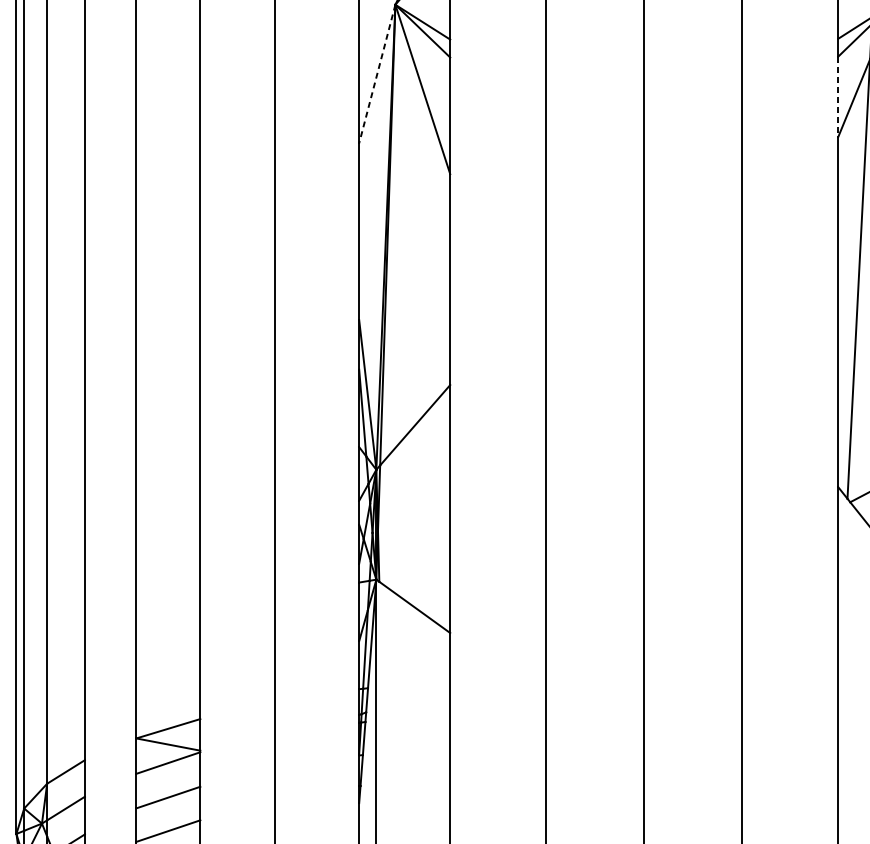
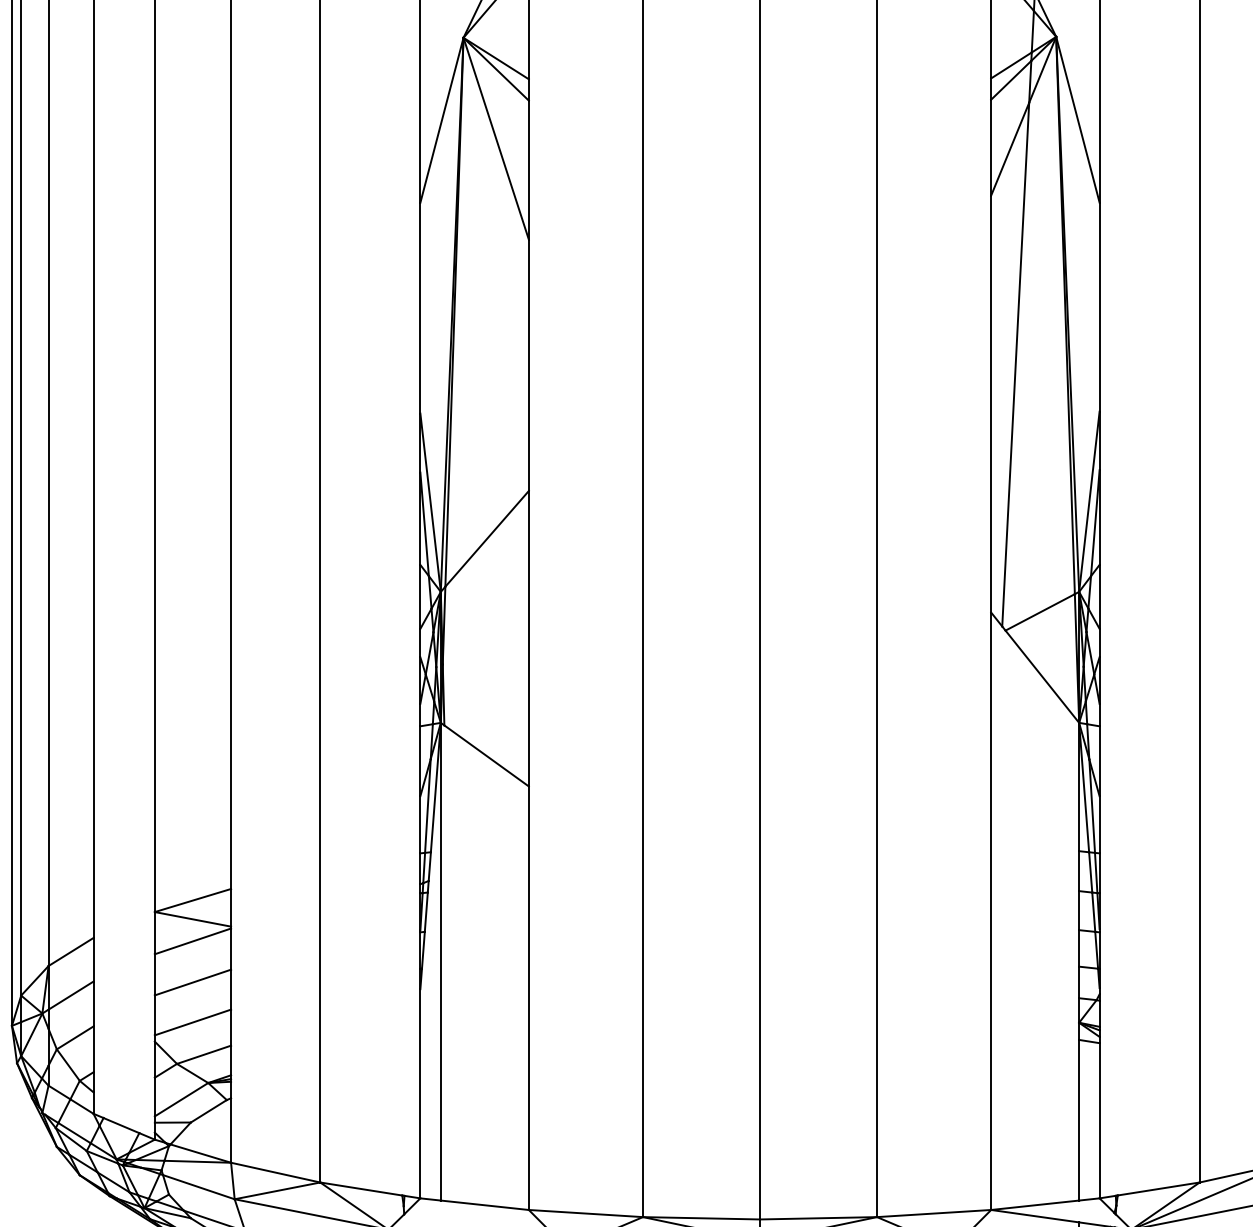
line: (376, 74) -> (441, 120), dashed -> solid
line: (838, 96) -> (991, 147), dashed -> solid

